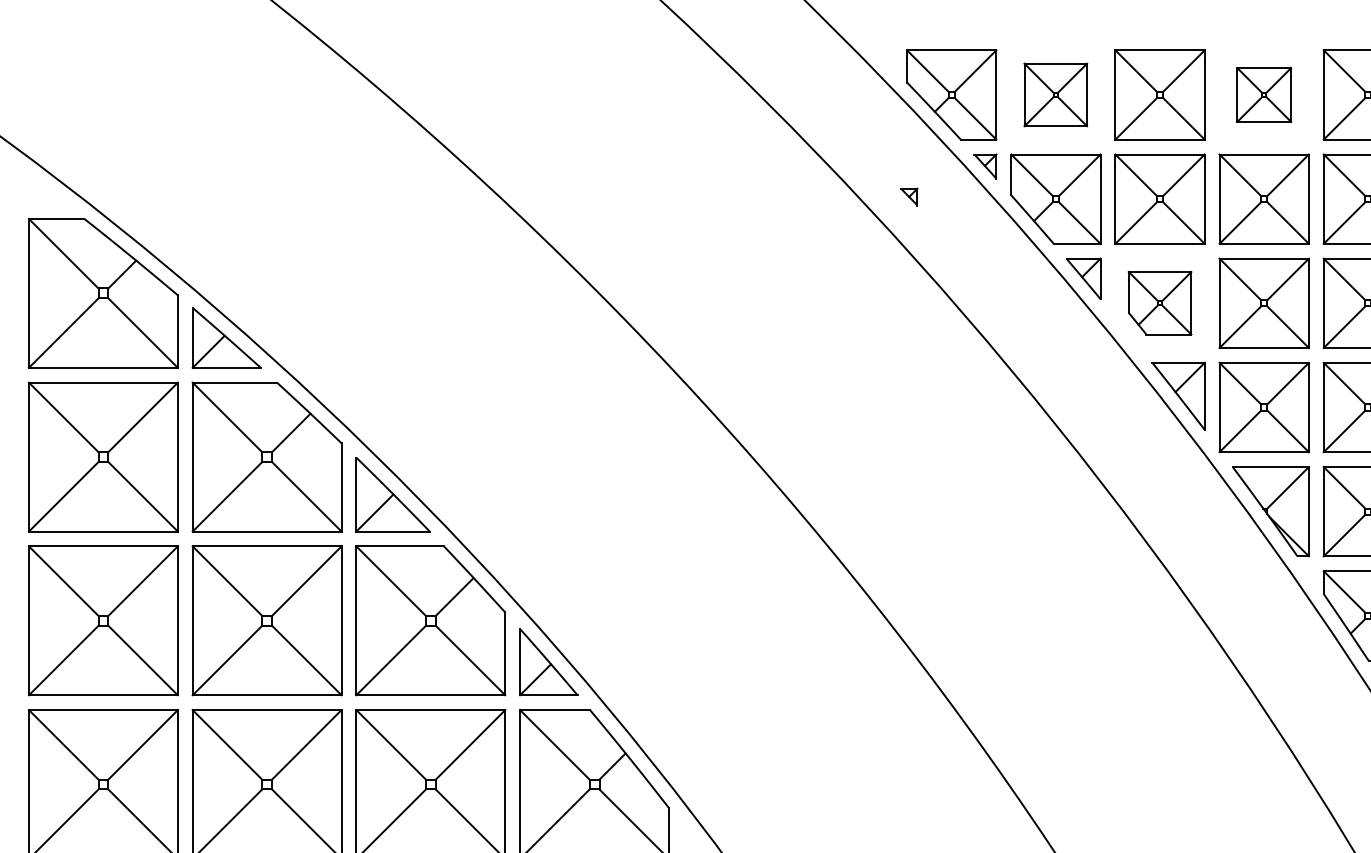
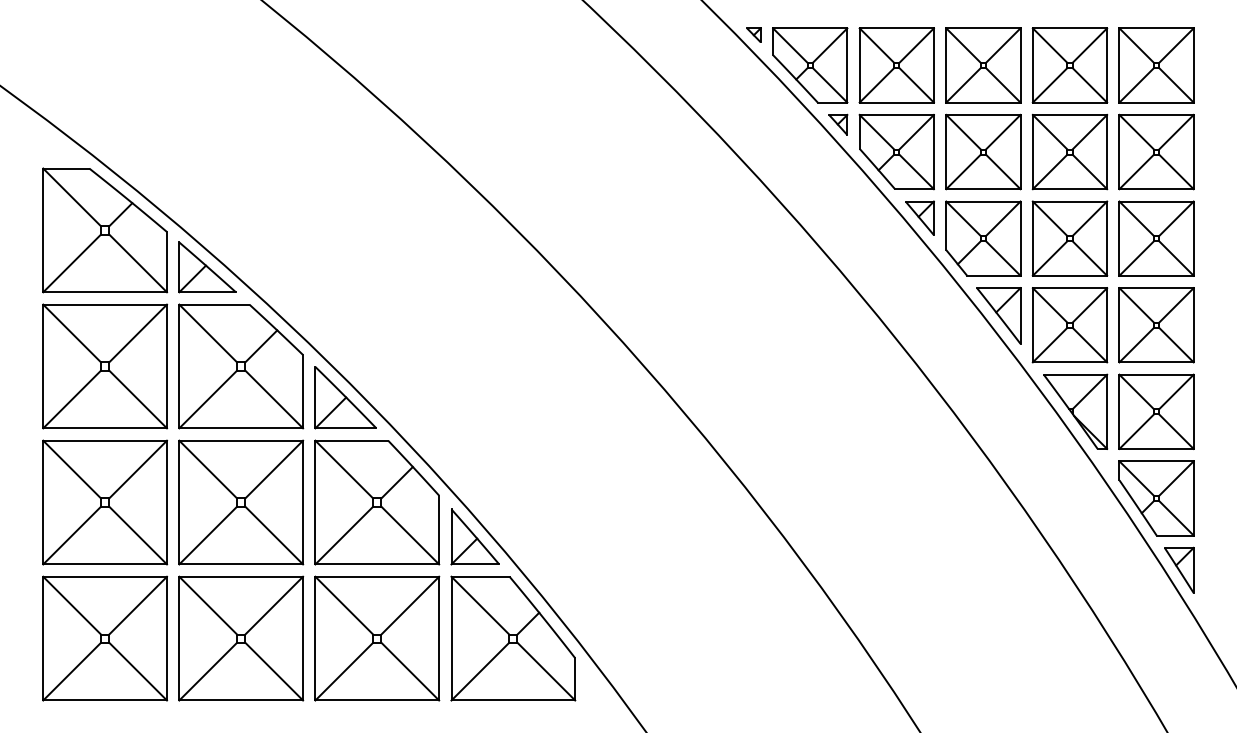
part: (1055, 94) -> (896, 65), size x1.43
part: (1263, 94) -> (1069, 65), size x1.67
part: (908, 196) -> (753, 34), moved
part: (1160, 303) -> (983, 238), size x1.43

